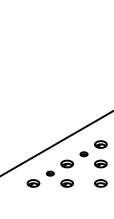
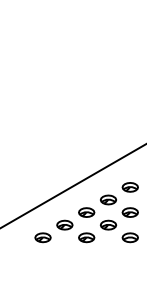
part: (84, 153) -> (108, 199), size x1.67
part: (50, 173) -> (64, 224), size x1.67
part: (84, 173) -> (108, 224), added

